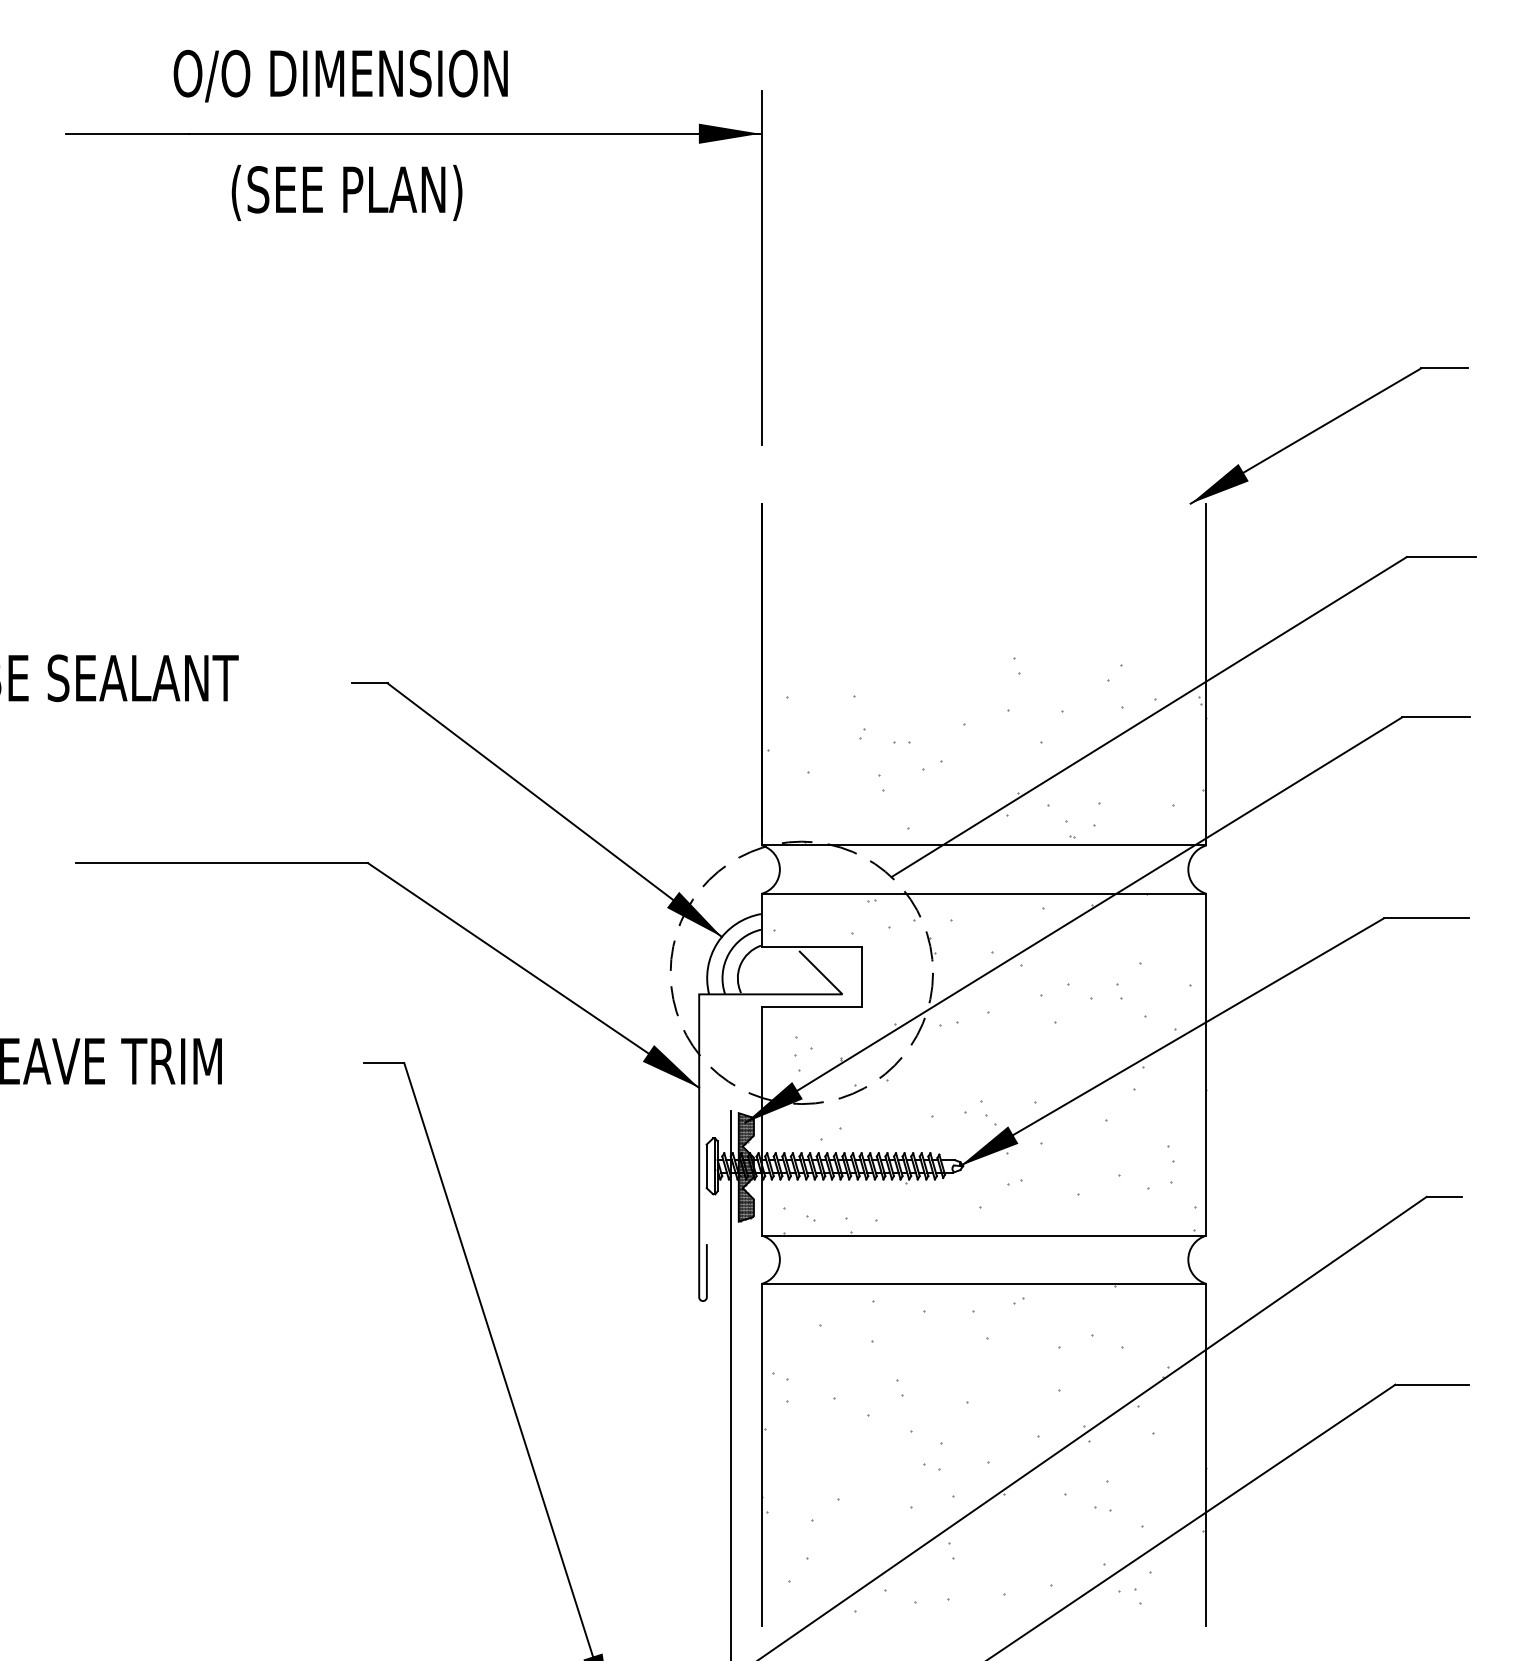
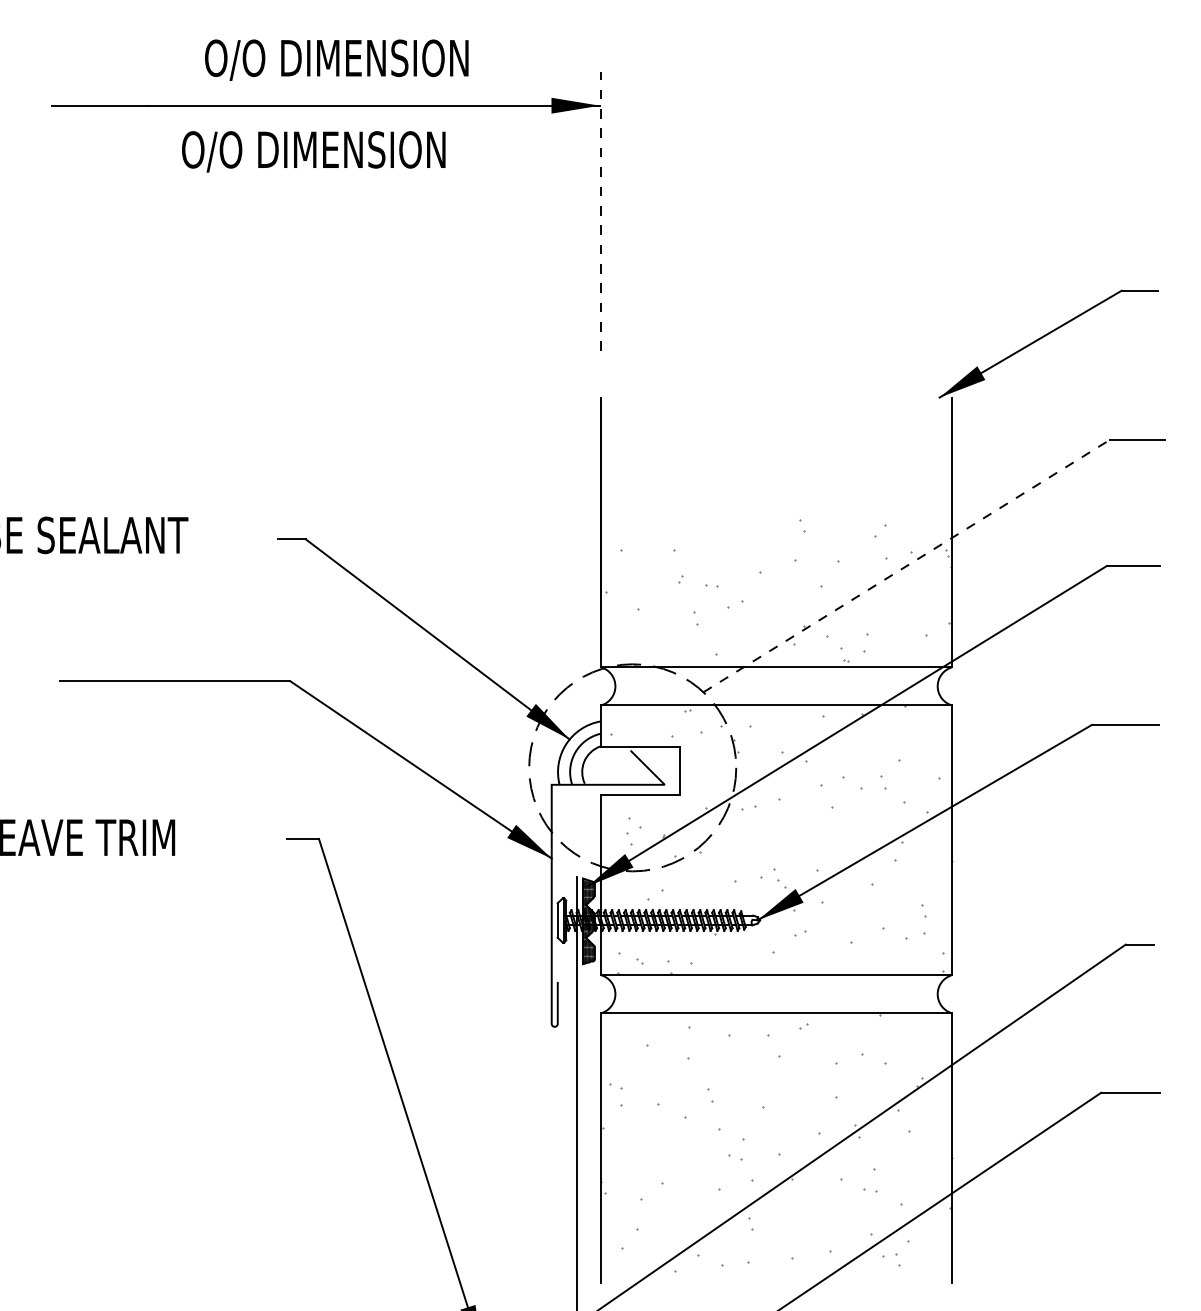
text: (340, 75) -> (336, 59), moved
text: (397, 192) -> (313, 152), (SEE PLAN) -> O/O DIMENSION
line: (761, 267) -> (600, 211), solid -> dashed
line: (1149, 716) -> (907, 565), solid -> dashed

